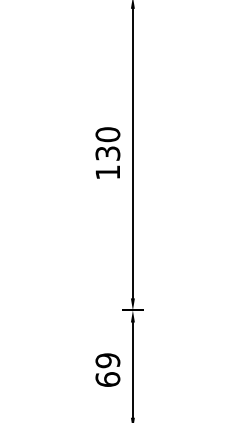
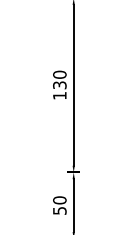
text: (107, 369) -> (59, 205), 69 -> 50

